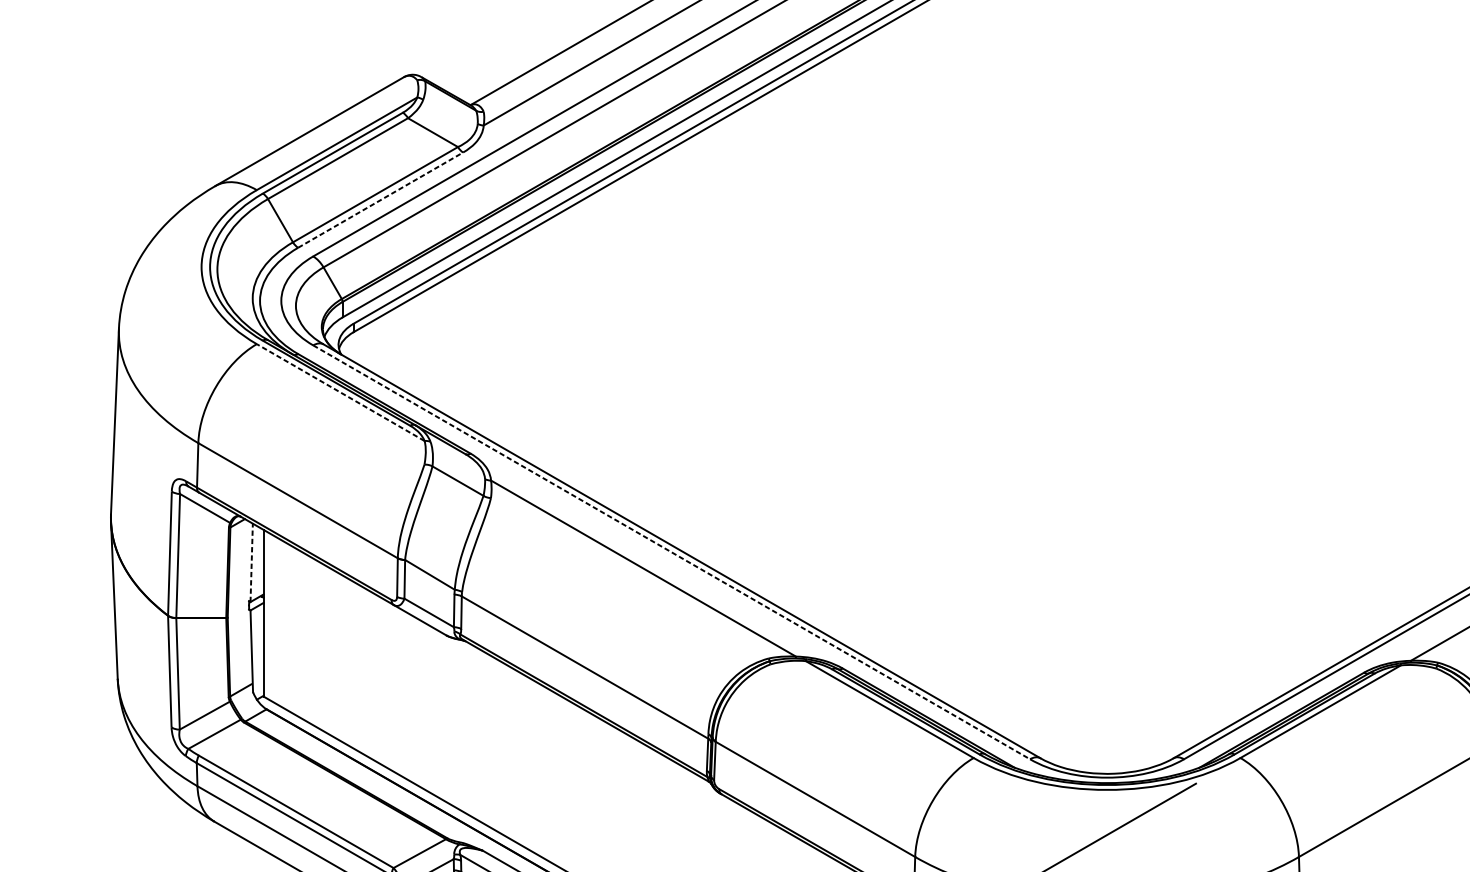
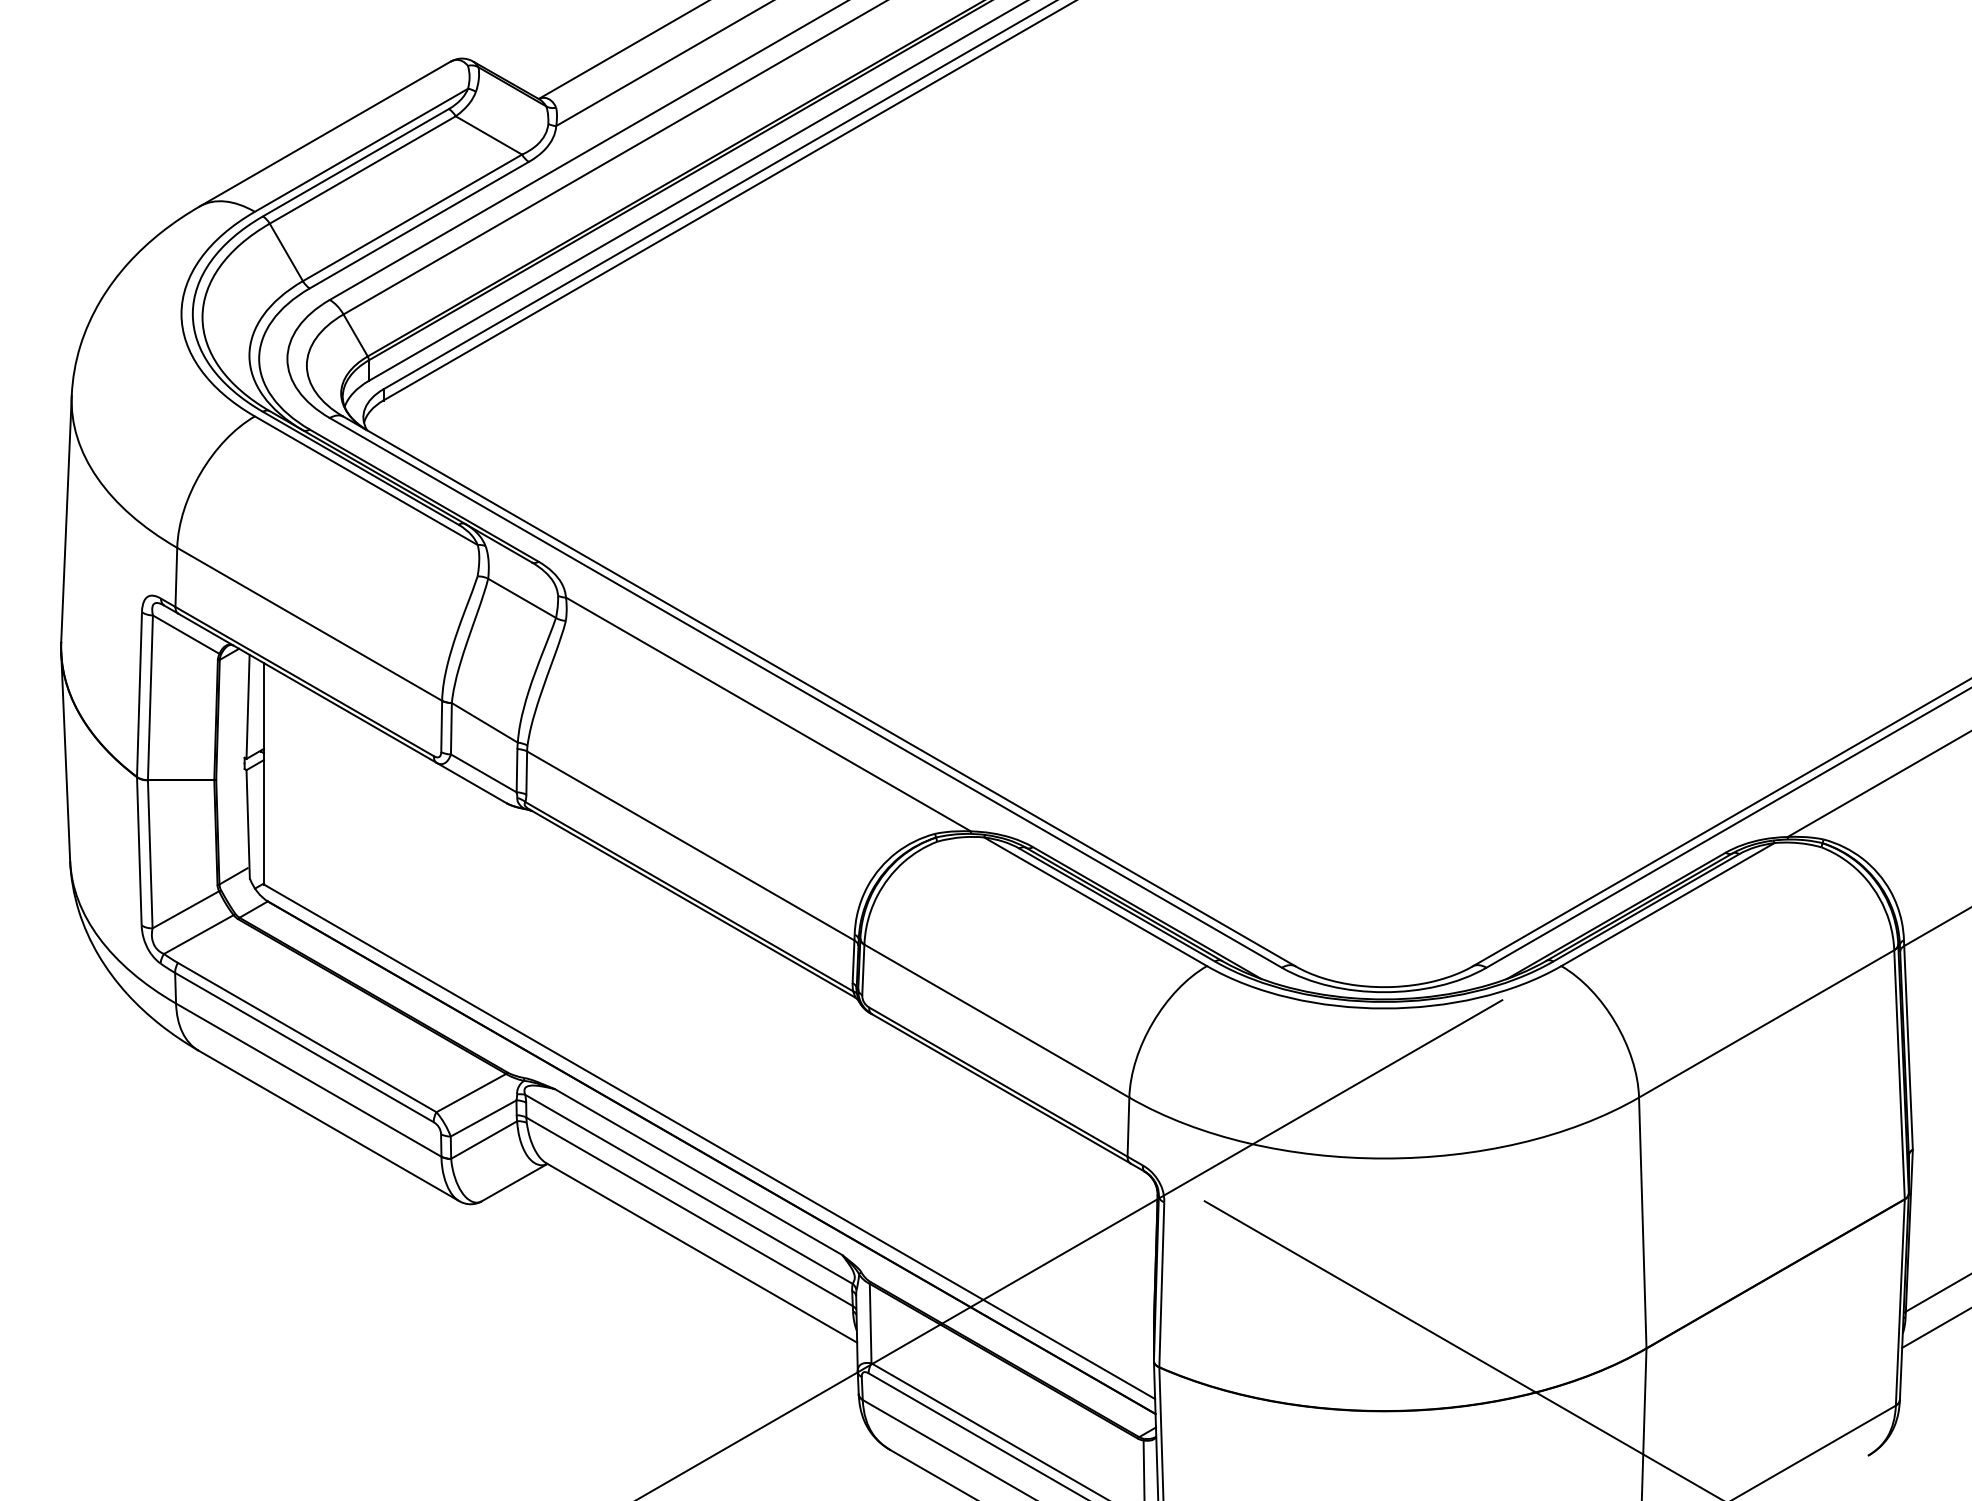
line: (380, 200) -> (419, 225), dashed -> solid
line: (340, 392) -> (366, 480), dashed -> solid
line: (671, 552) -> (805, 692), dashed -> solid
line: (252, 562) -> (248, 706), dashed -> solid

